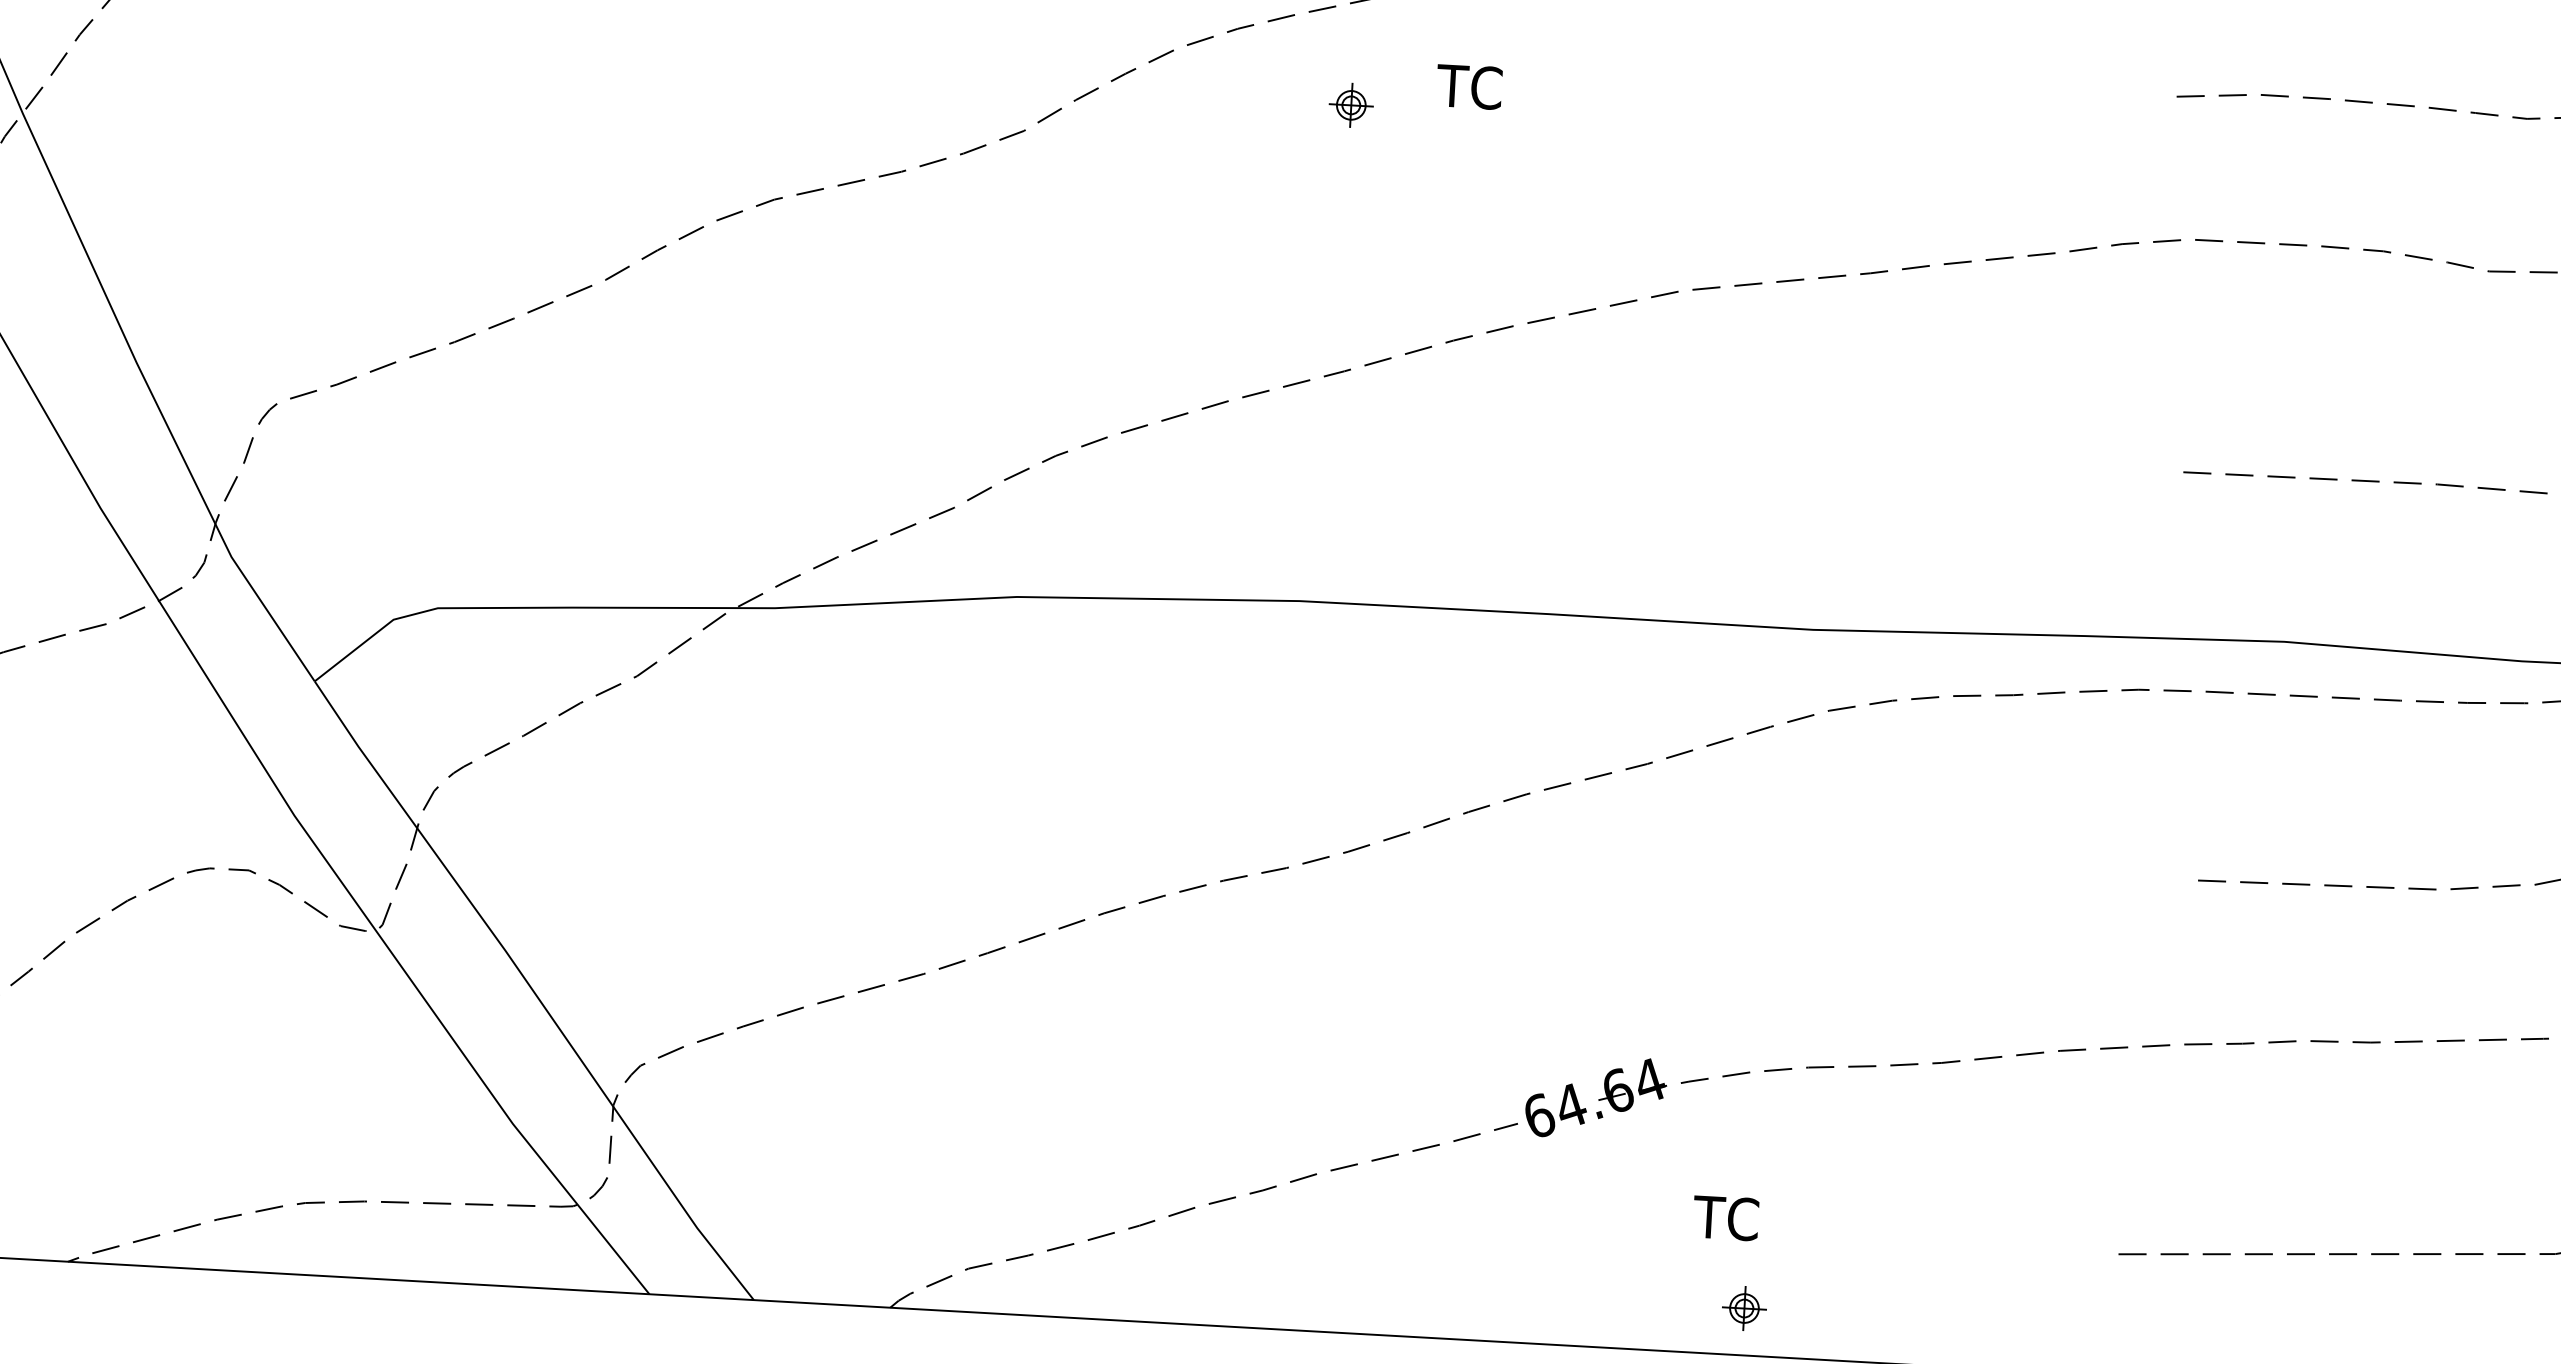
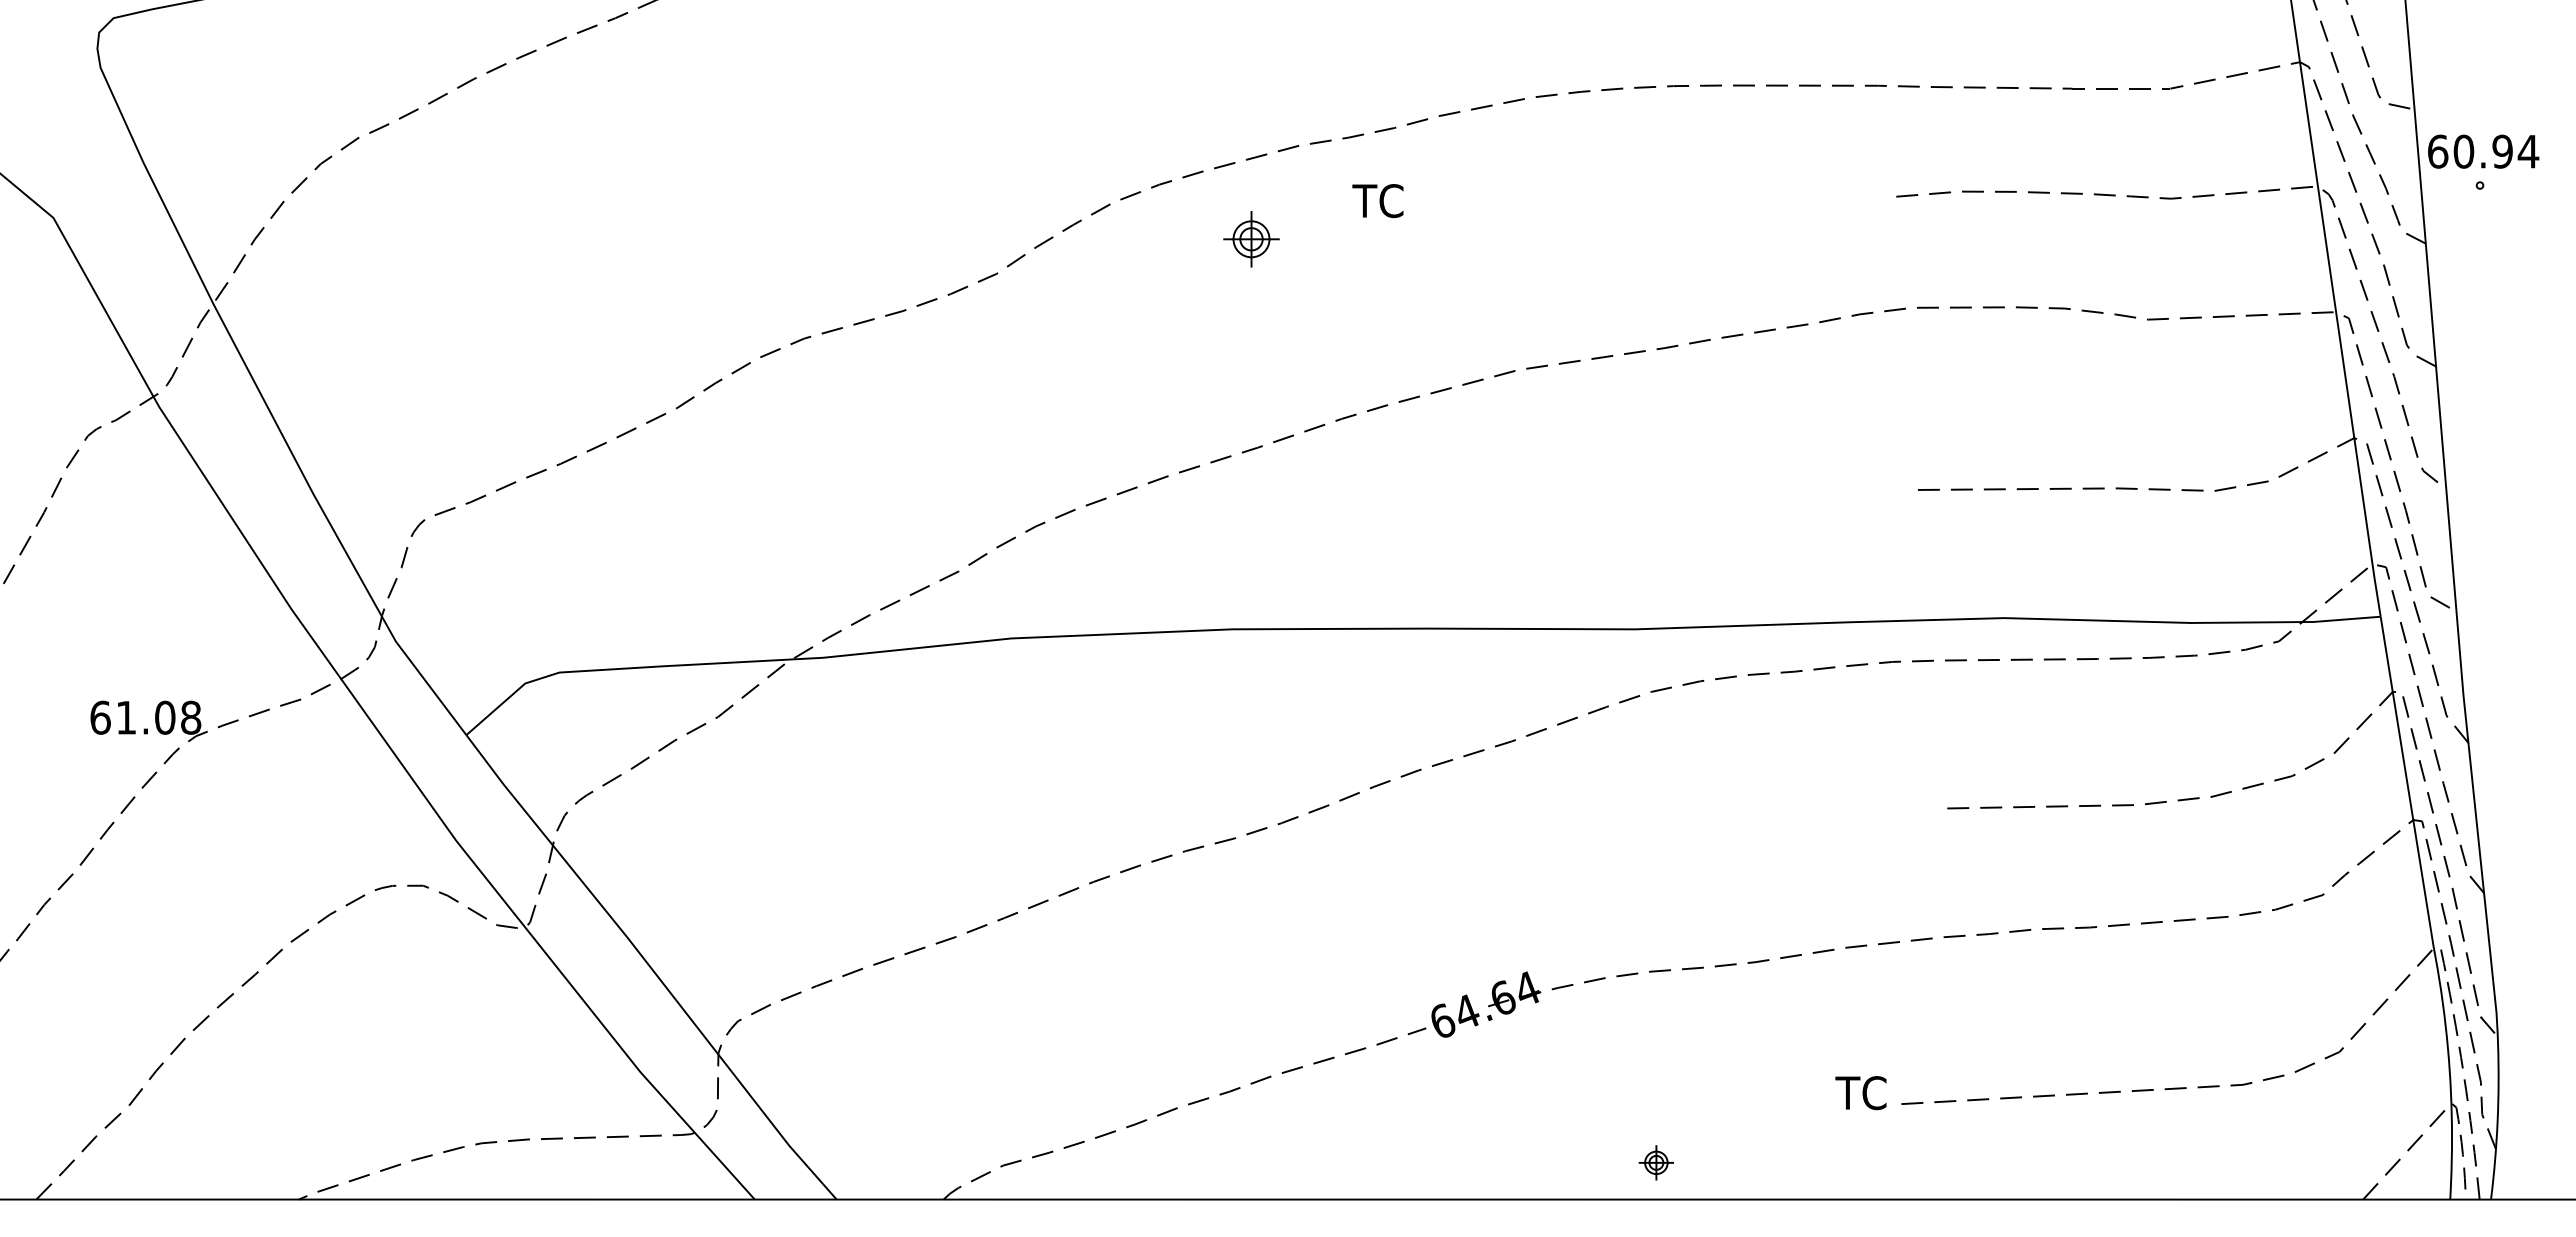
text: (1468, 87) -> (1377, 201), moved
part: (1351, 105) -> (1251, 239), size x1.6
text: (1725, 1218) -> (1860, 1093), moved
part: (1743, 1308) -> (1655, 1162), moved

